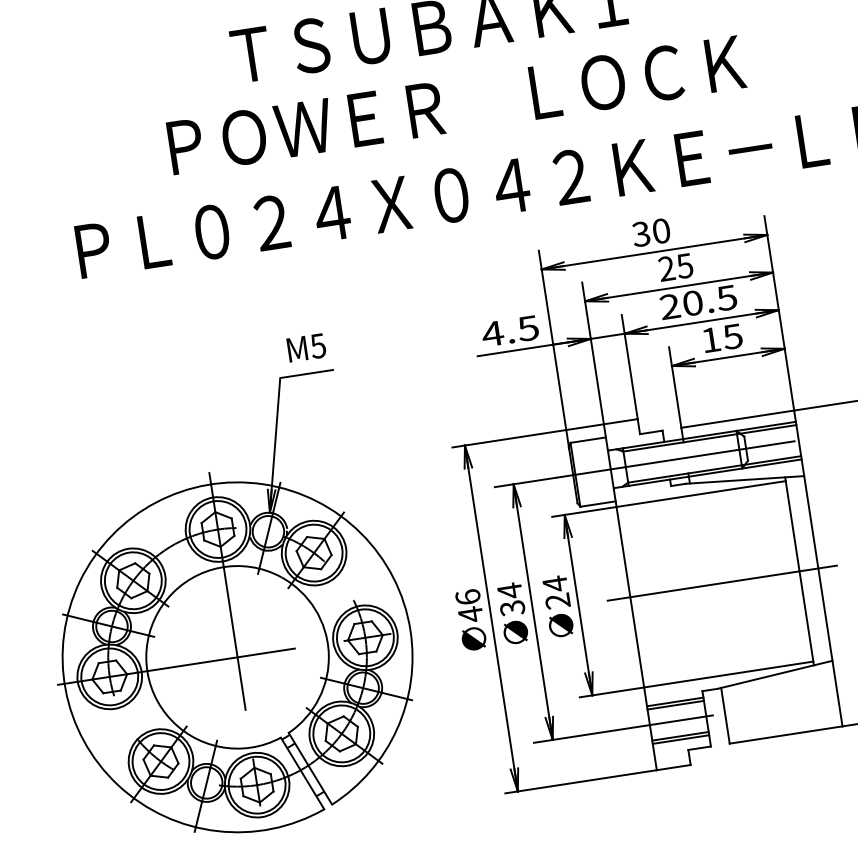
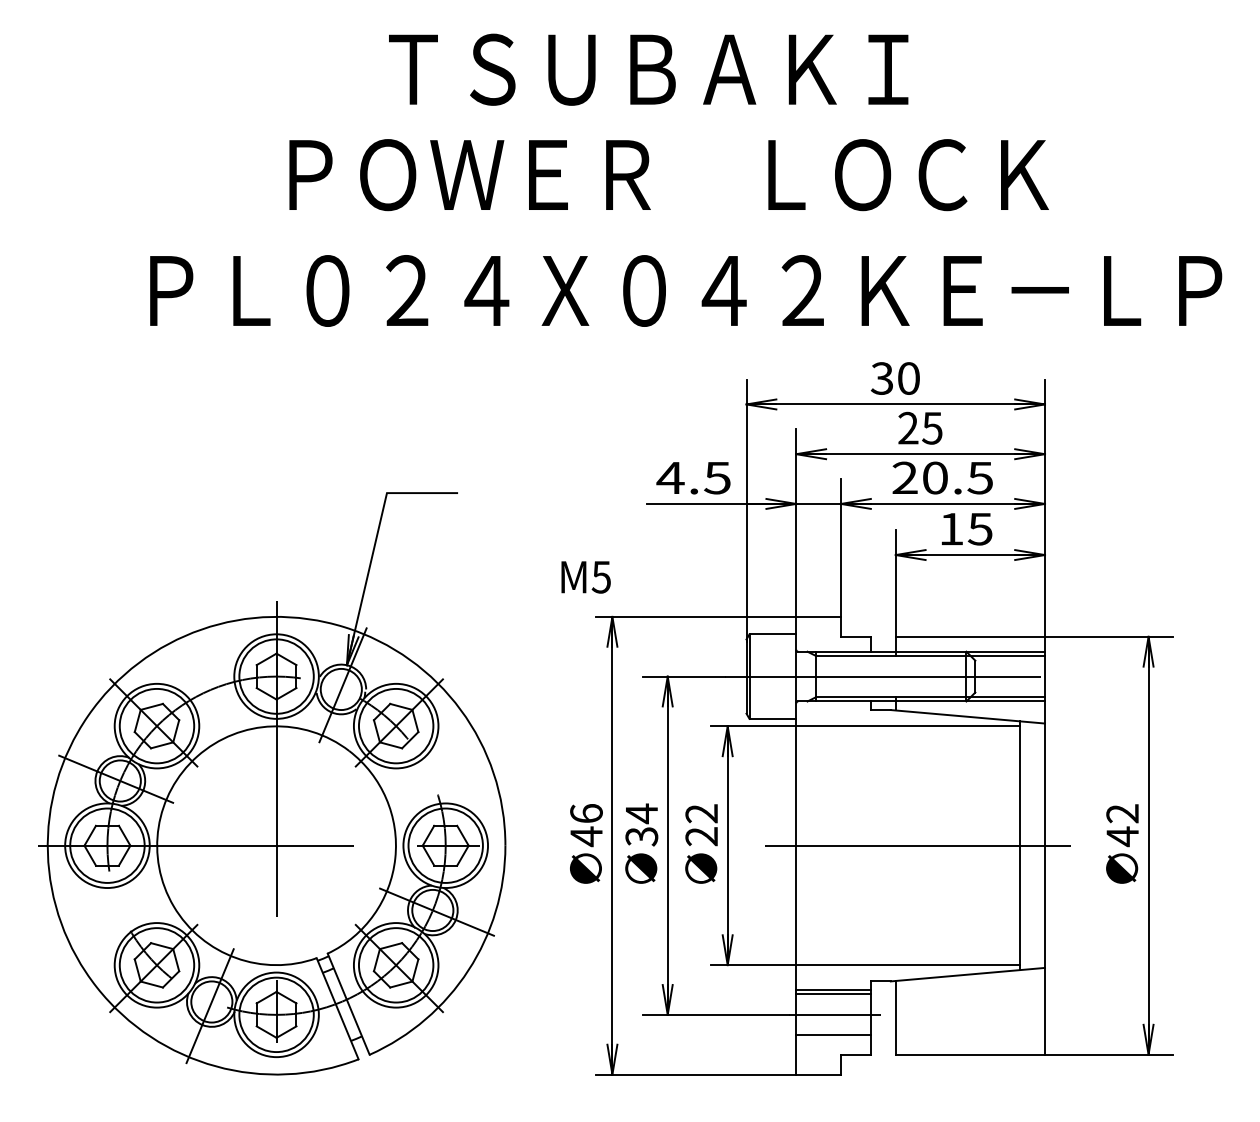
text: (306, 348) -> (585, 577), moved
text: (554, 583) -> (701, 813), 24 -> 22
line: (680, 739) -> (833, 1039), removed

